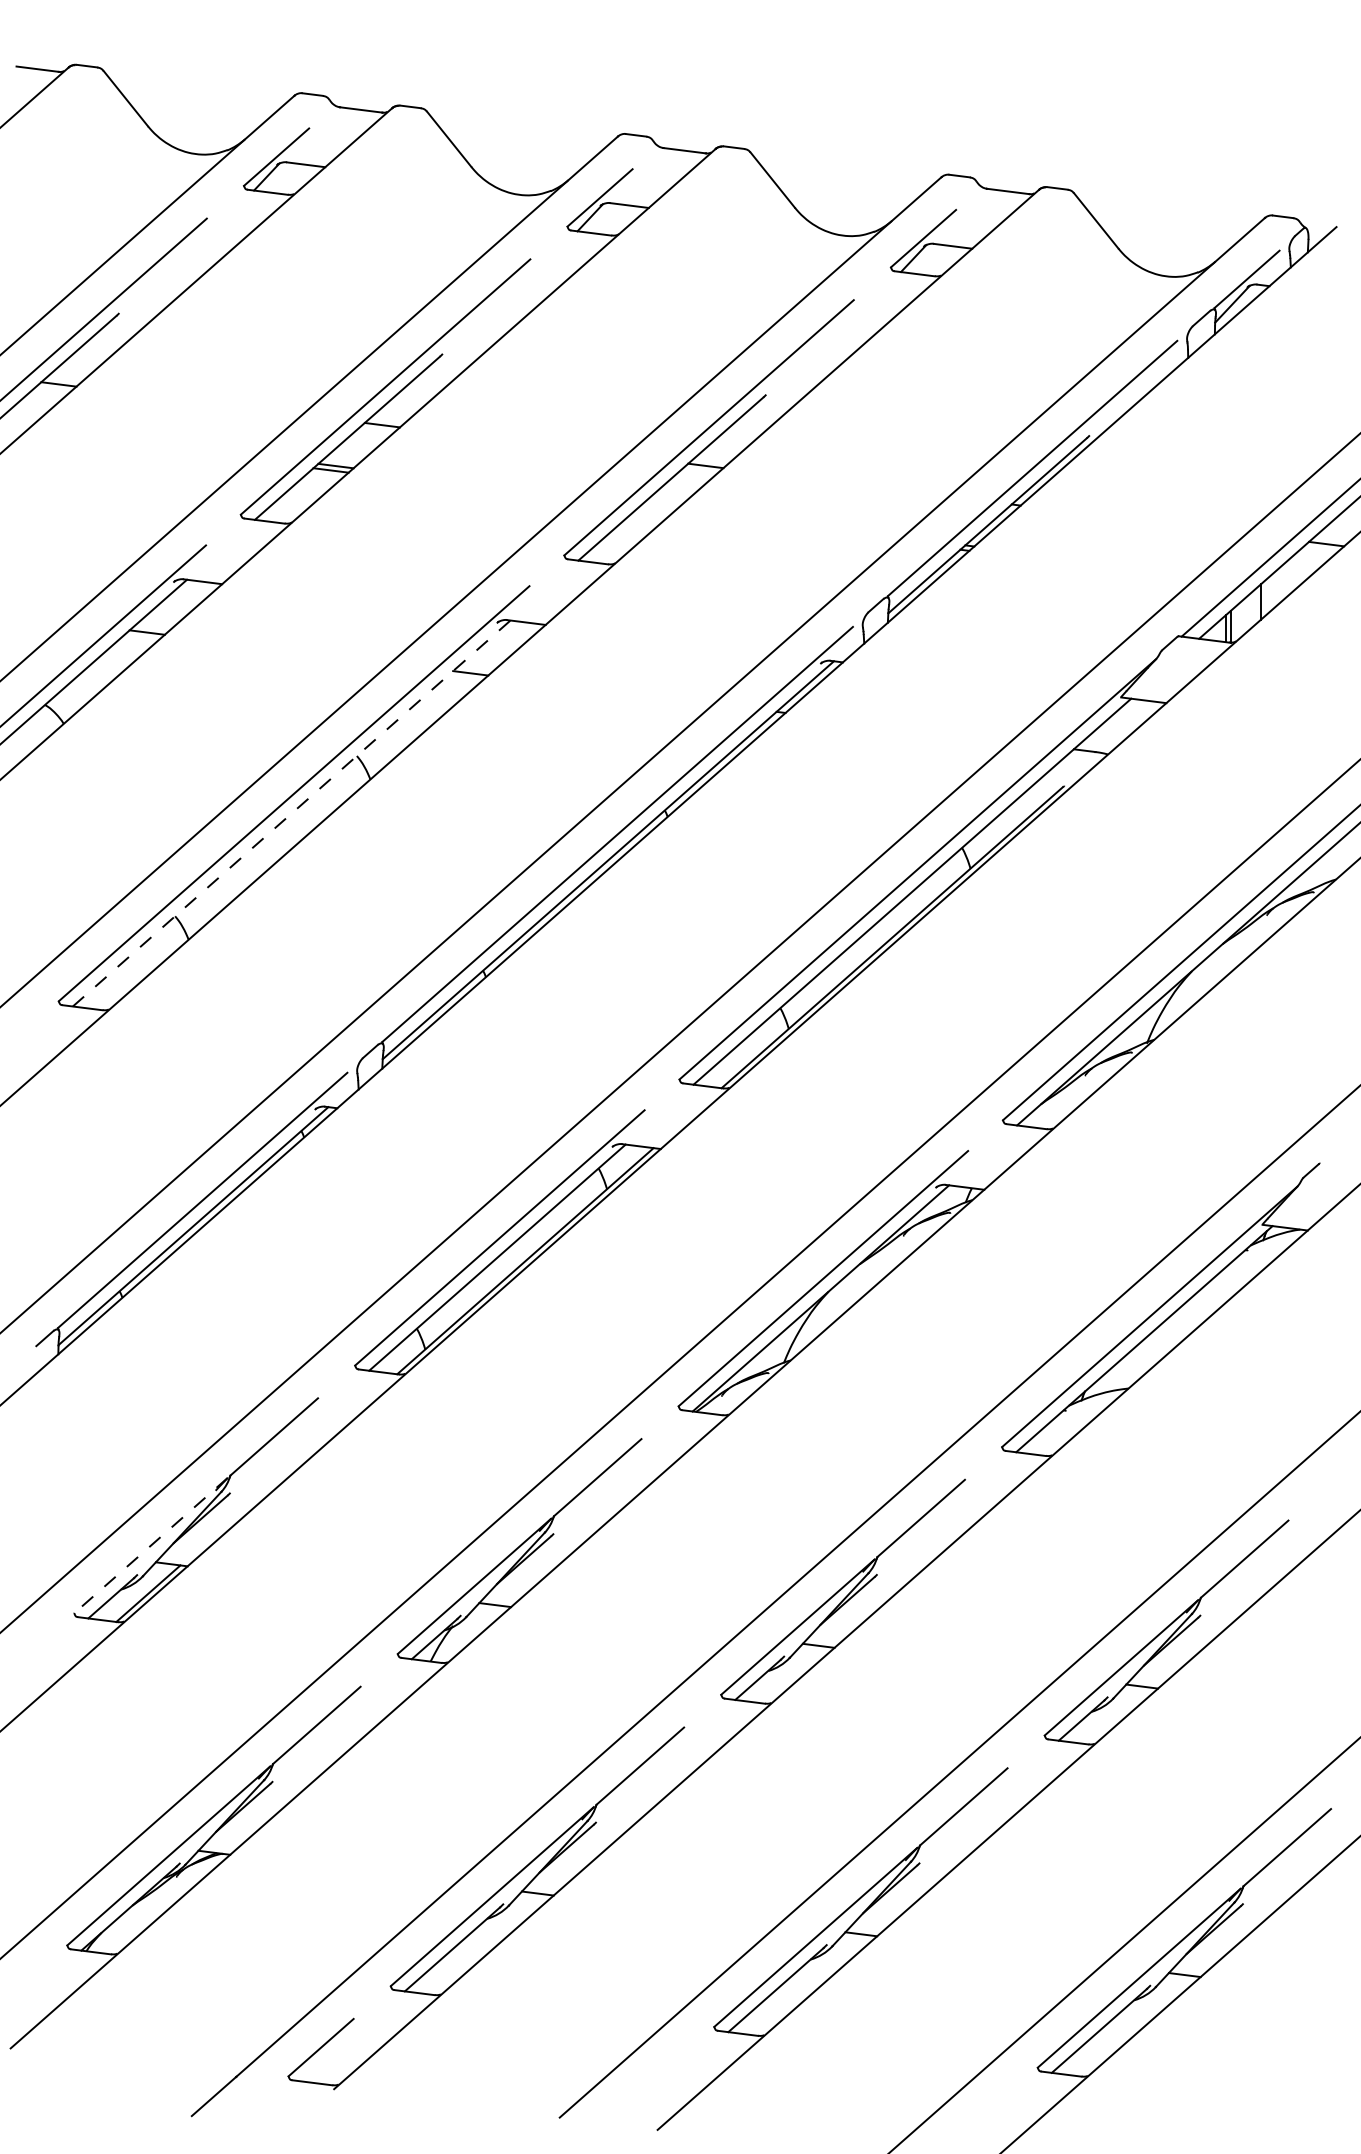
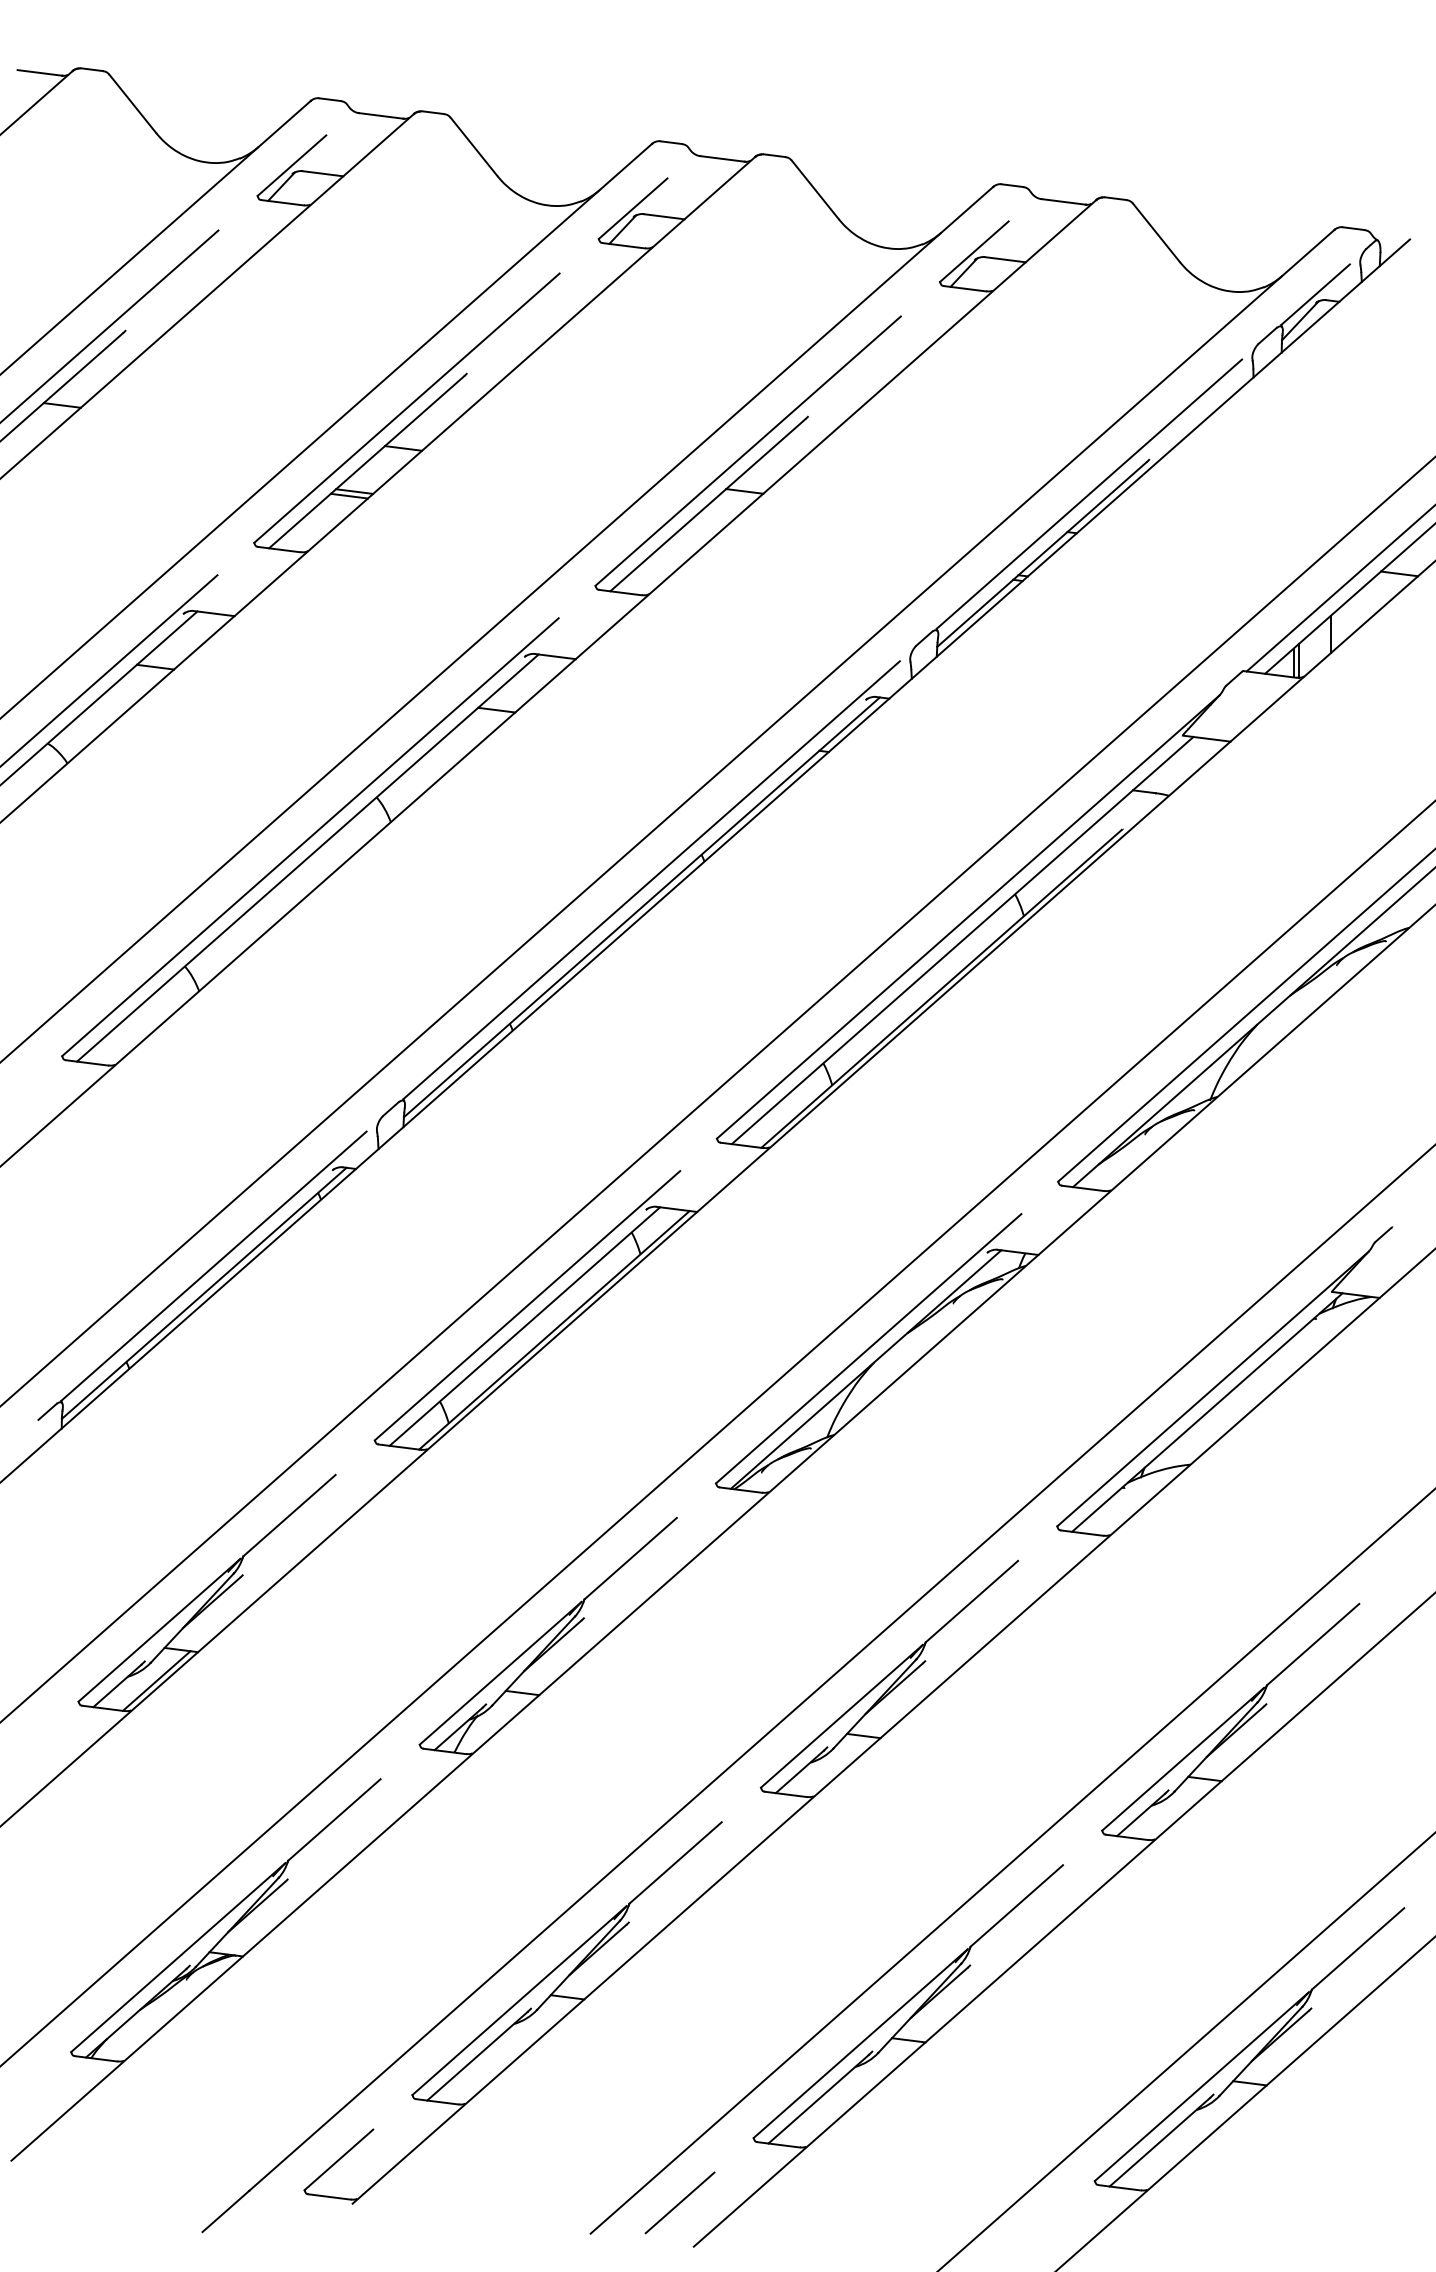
line: (291, 813) -> (307, 858), dashed -> solid
line: (151, 1545) -> (159, 1630), dashed -> solid
line: (644, 2088) -> (679, 2202), added

